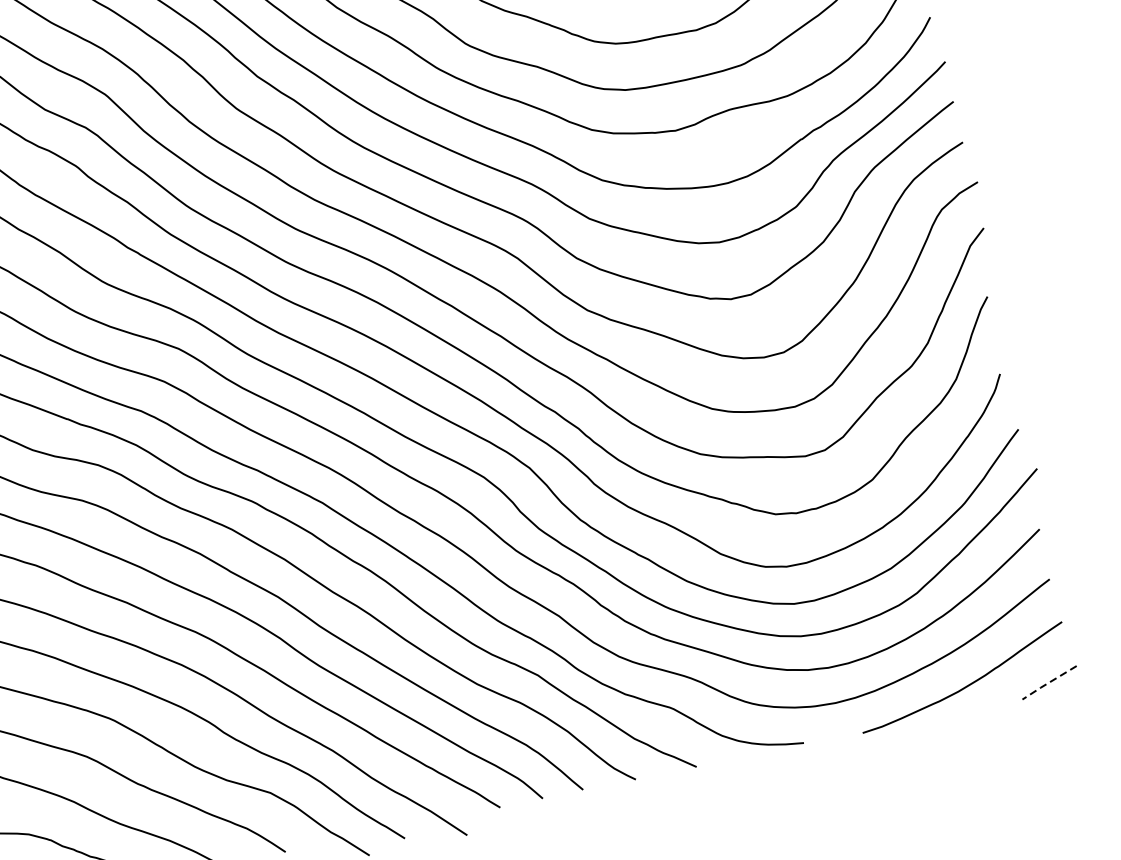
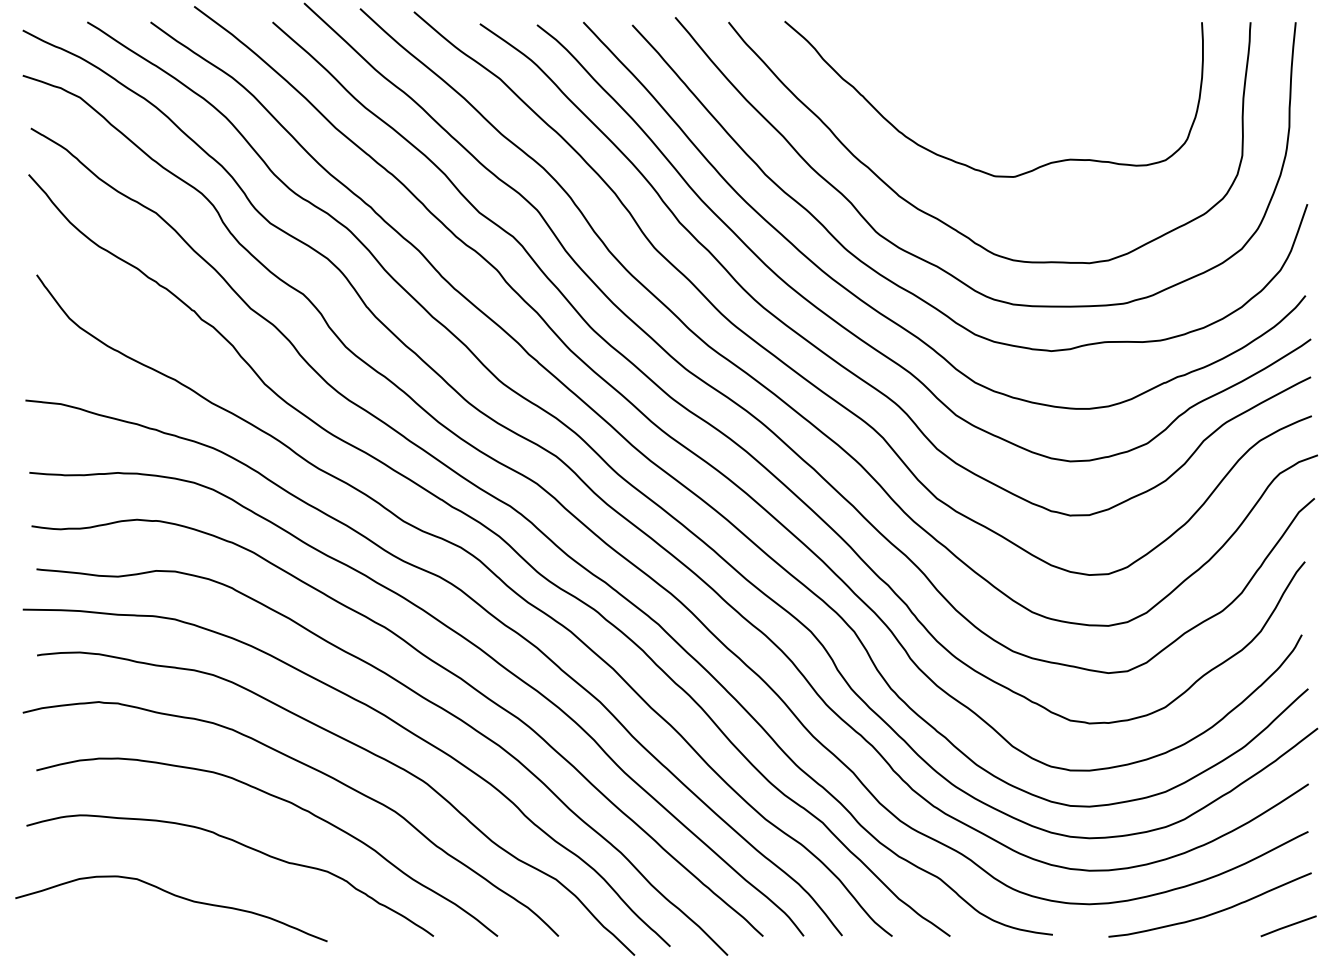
line: (1048, 683) -> (1287, 926), dashed -> solid

